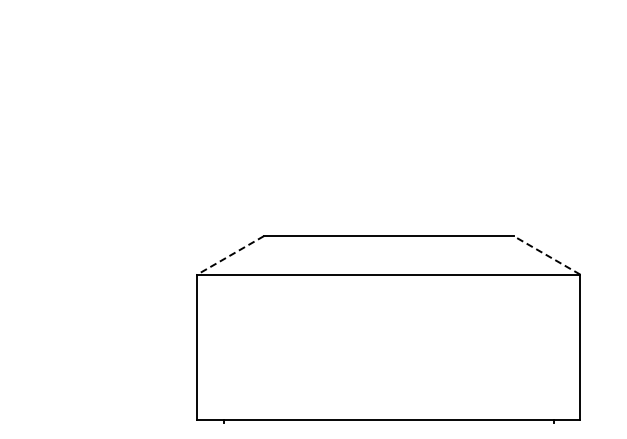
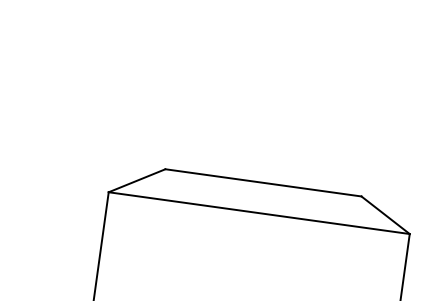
line: (230, 255) -> (136, 180), dashed -> solid
line: (546, 255) -> (385, 215), dashed -> solid

